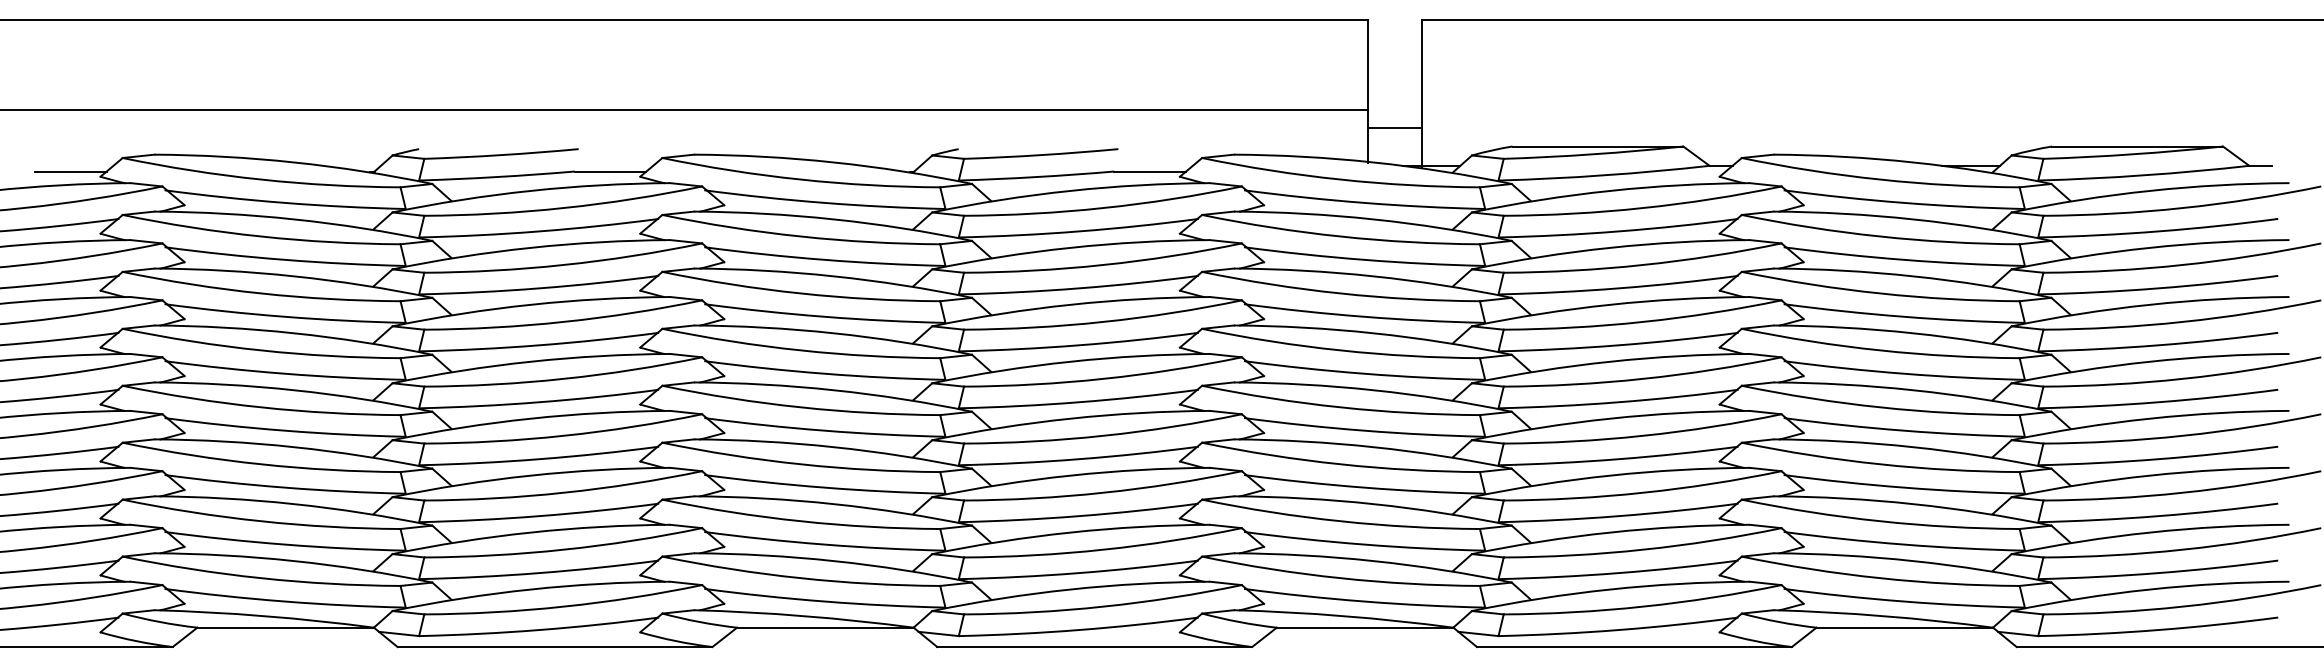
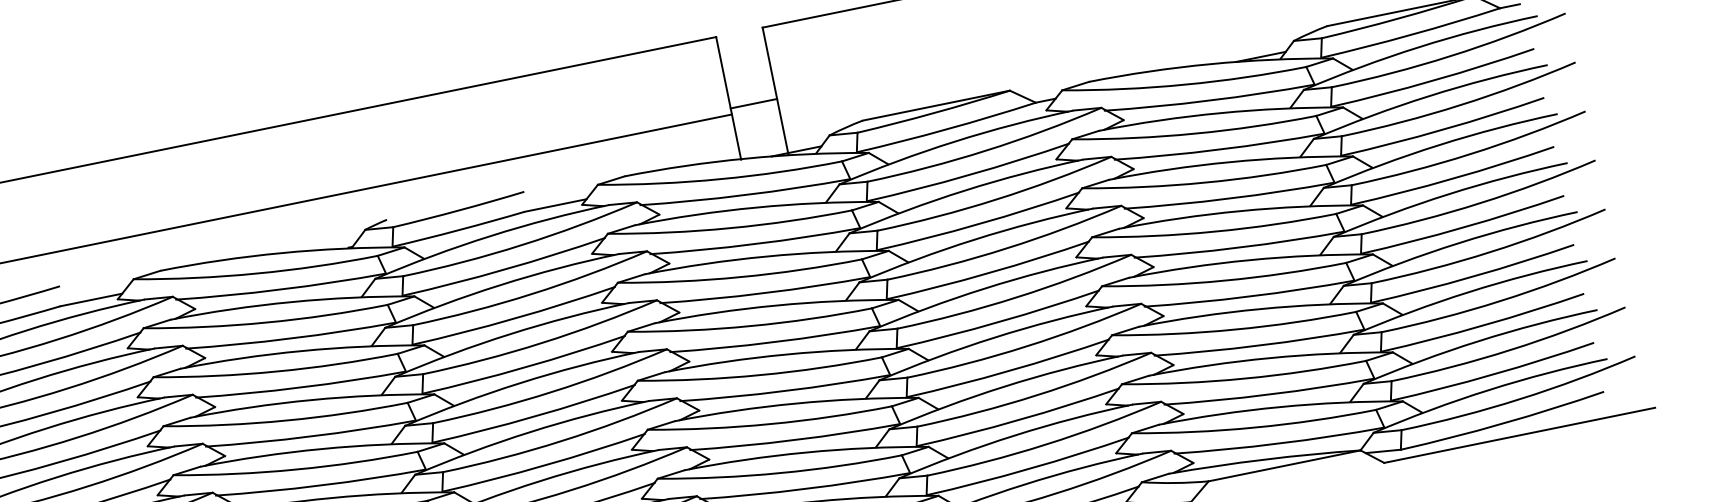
line: (1394, 127) -> (753, 103), moved

